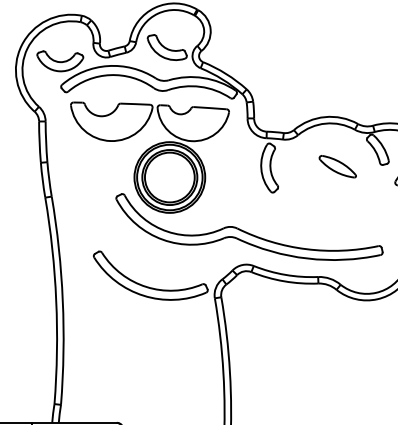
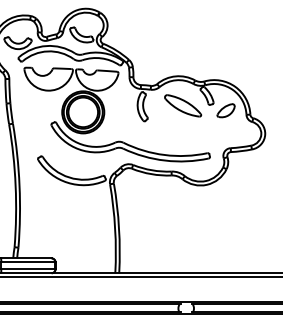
part: (338, 165) -> (183, 105), size x1.67

